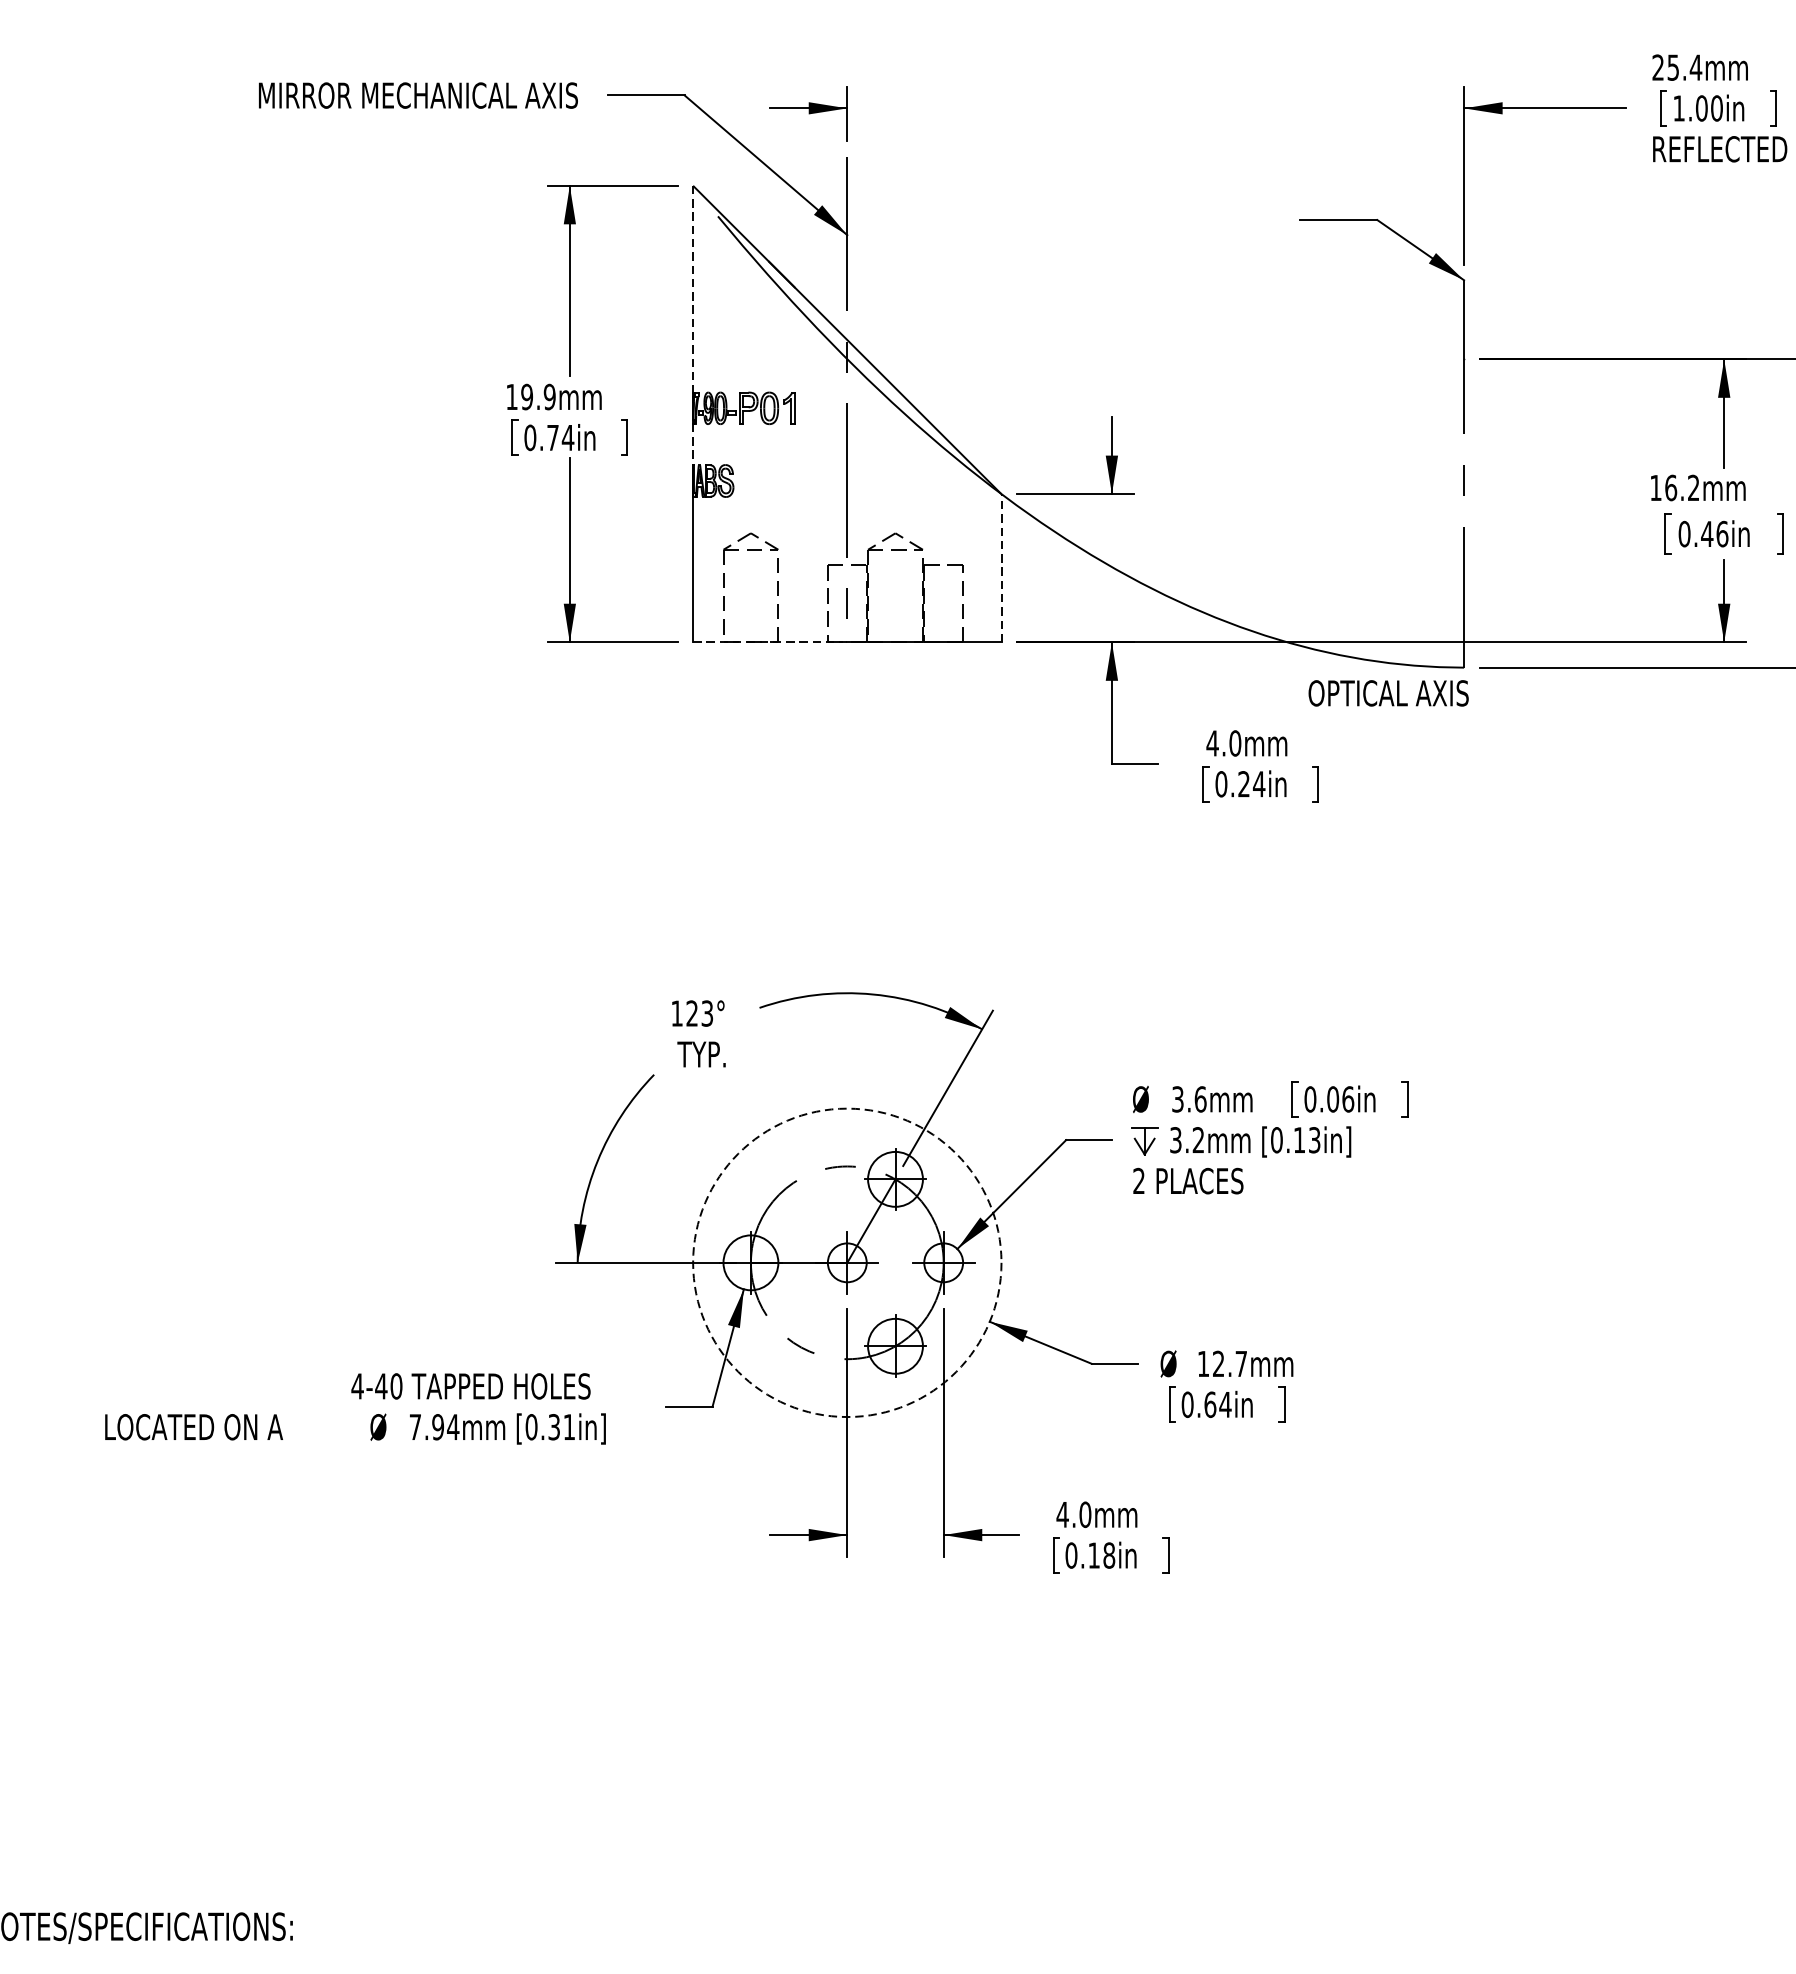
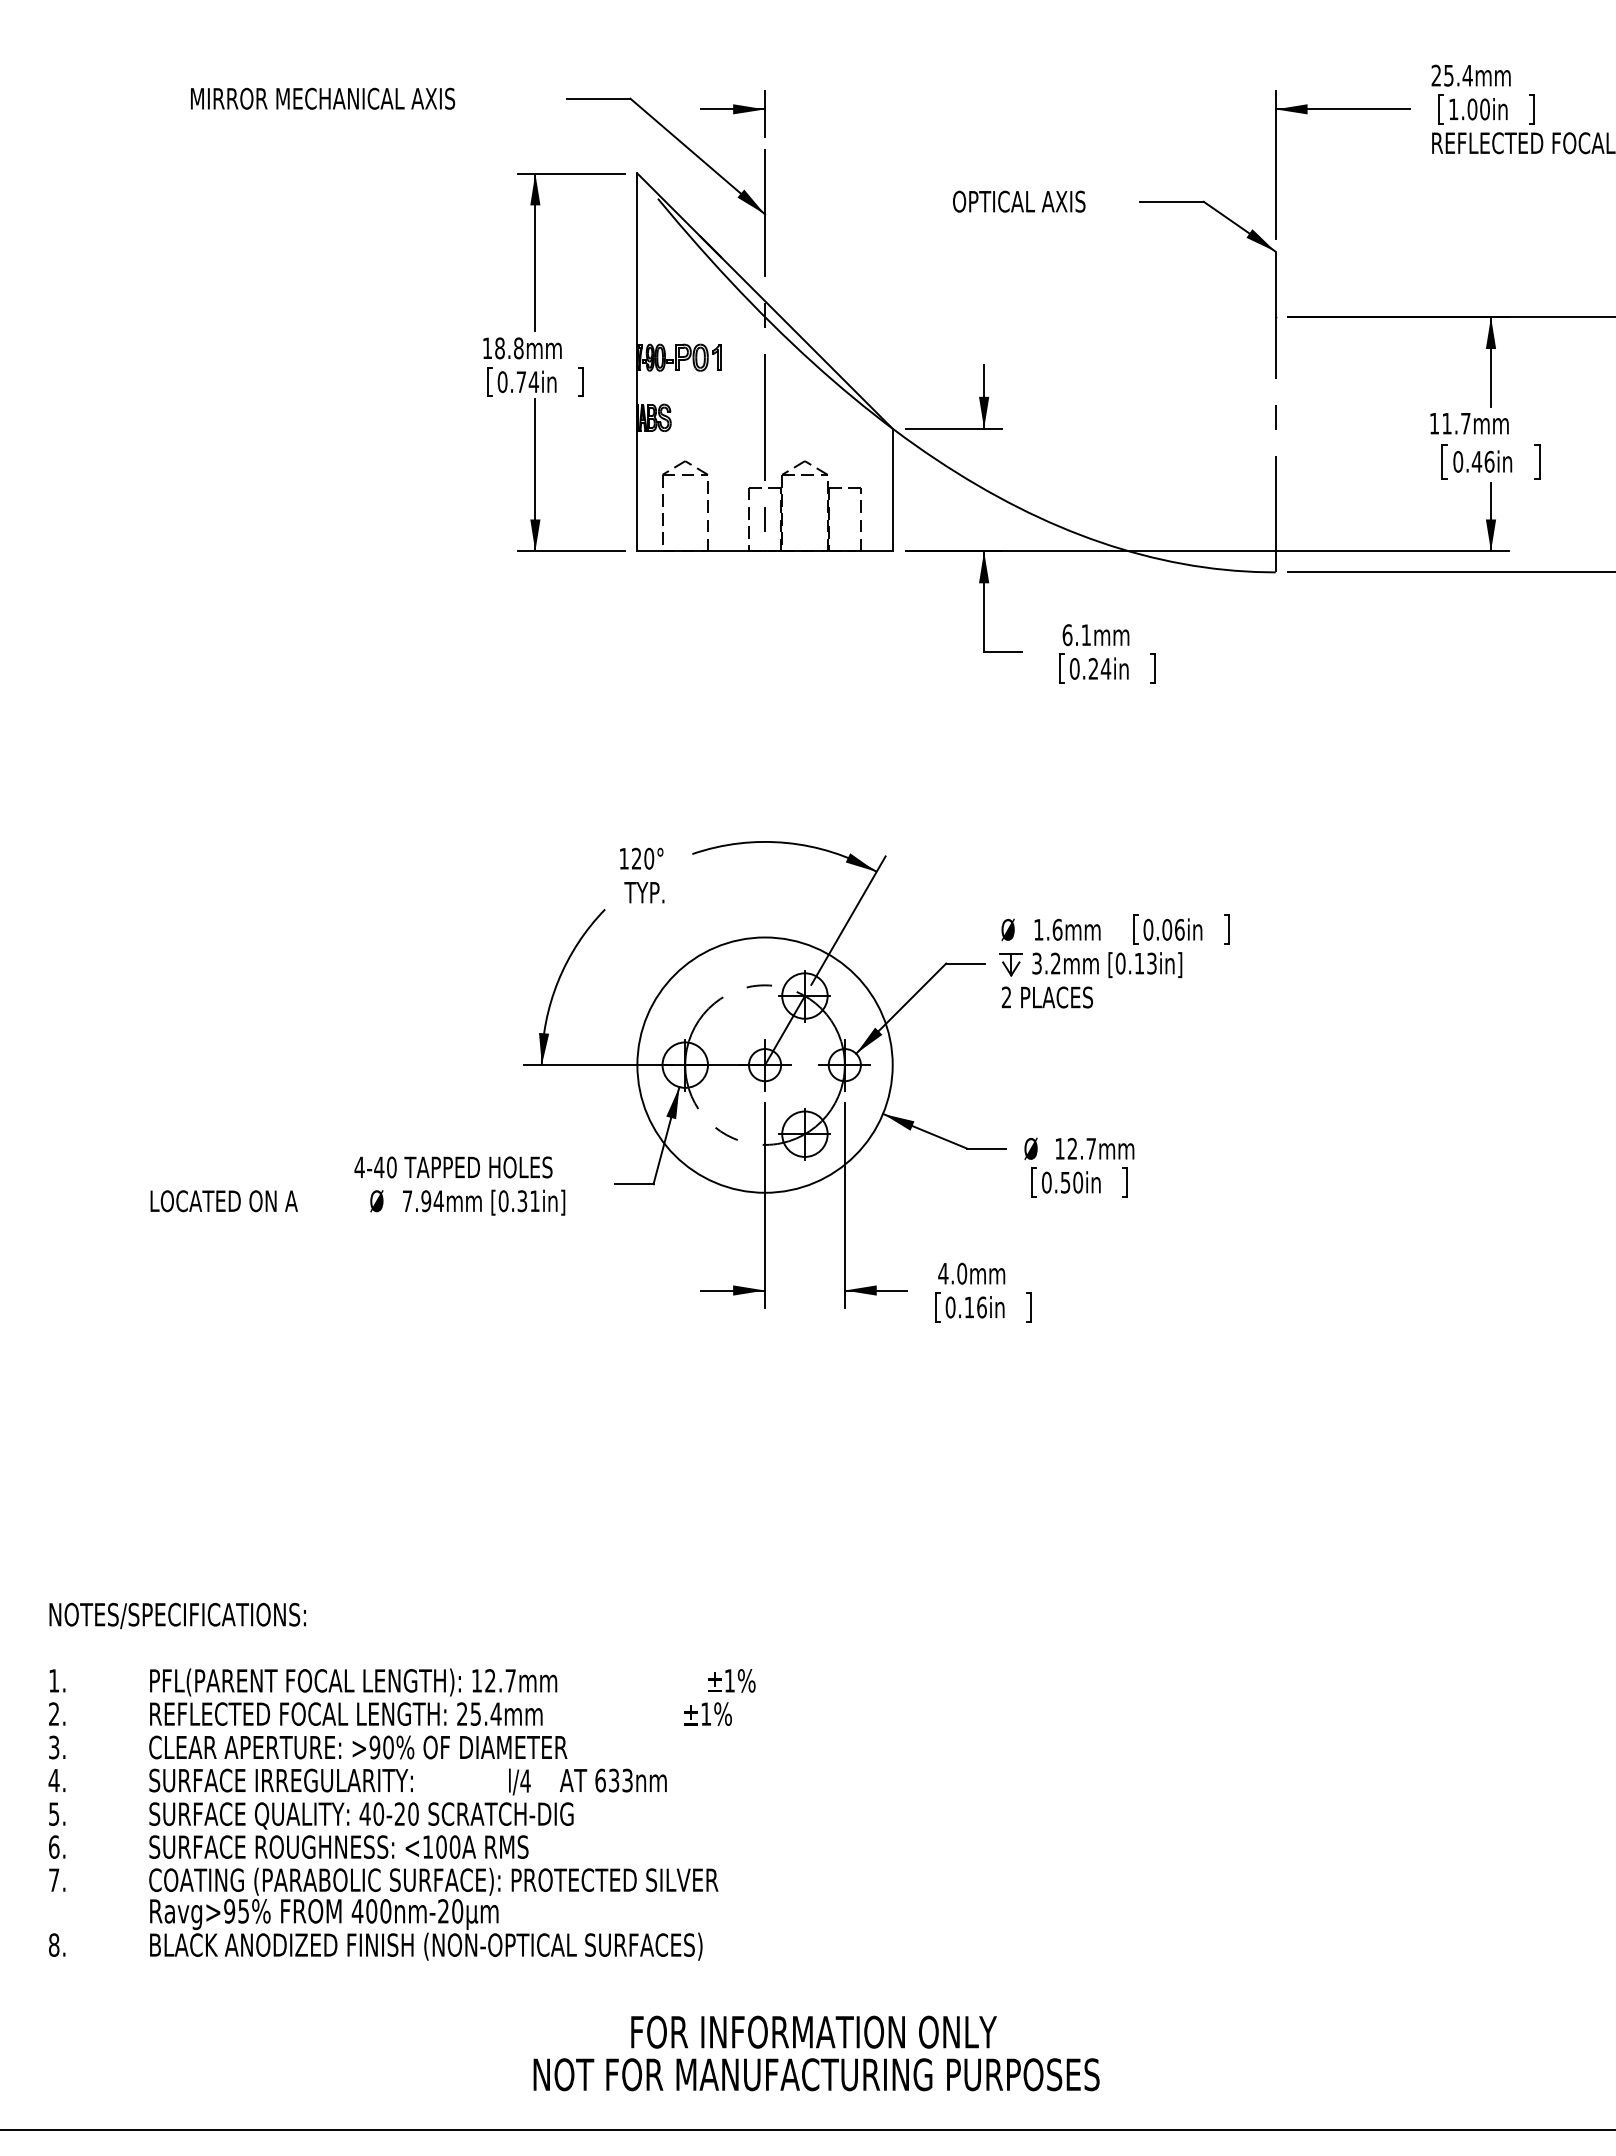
text: (419, 95) -> (323, 98), moved
line: (693, 290) -> (637, 260), dashed -> solid
text: (538, 397) -> (509, 348), 19.9mm -> 18.8mm
line: (693, 446) -> (637, 389), dashed -> solid
text: (1682, 487) -> (1456, 423), 16.2mm -> 11.7mm
line: (1001, 567) -> (892, 489), dashed -> solid
line: (770, 642) -> (701, 551), dashed -> solid
text: (1388, 693) -> (1019, 201), moved
text: (1223, 743) -> (1076, 635), 4.0mm -> 6.1mm
text: (707, 1013) -> (649, 858), 123° -> 120°
text: (1177, 1098) -> (1038, 929), 3.6mm -> 1.6mm
circle: (846, 1262) -> (764, 1064), dashed -> solid
text: (1217, 1404) -> (1071, 1182), 0.64in -> 0.50in
text: (1108, 1555) -> (981, 1307), 0.18in -> 0.16in

